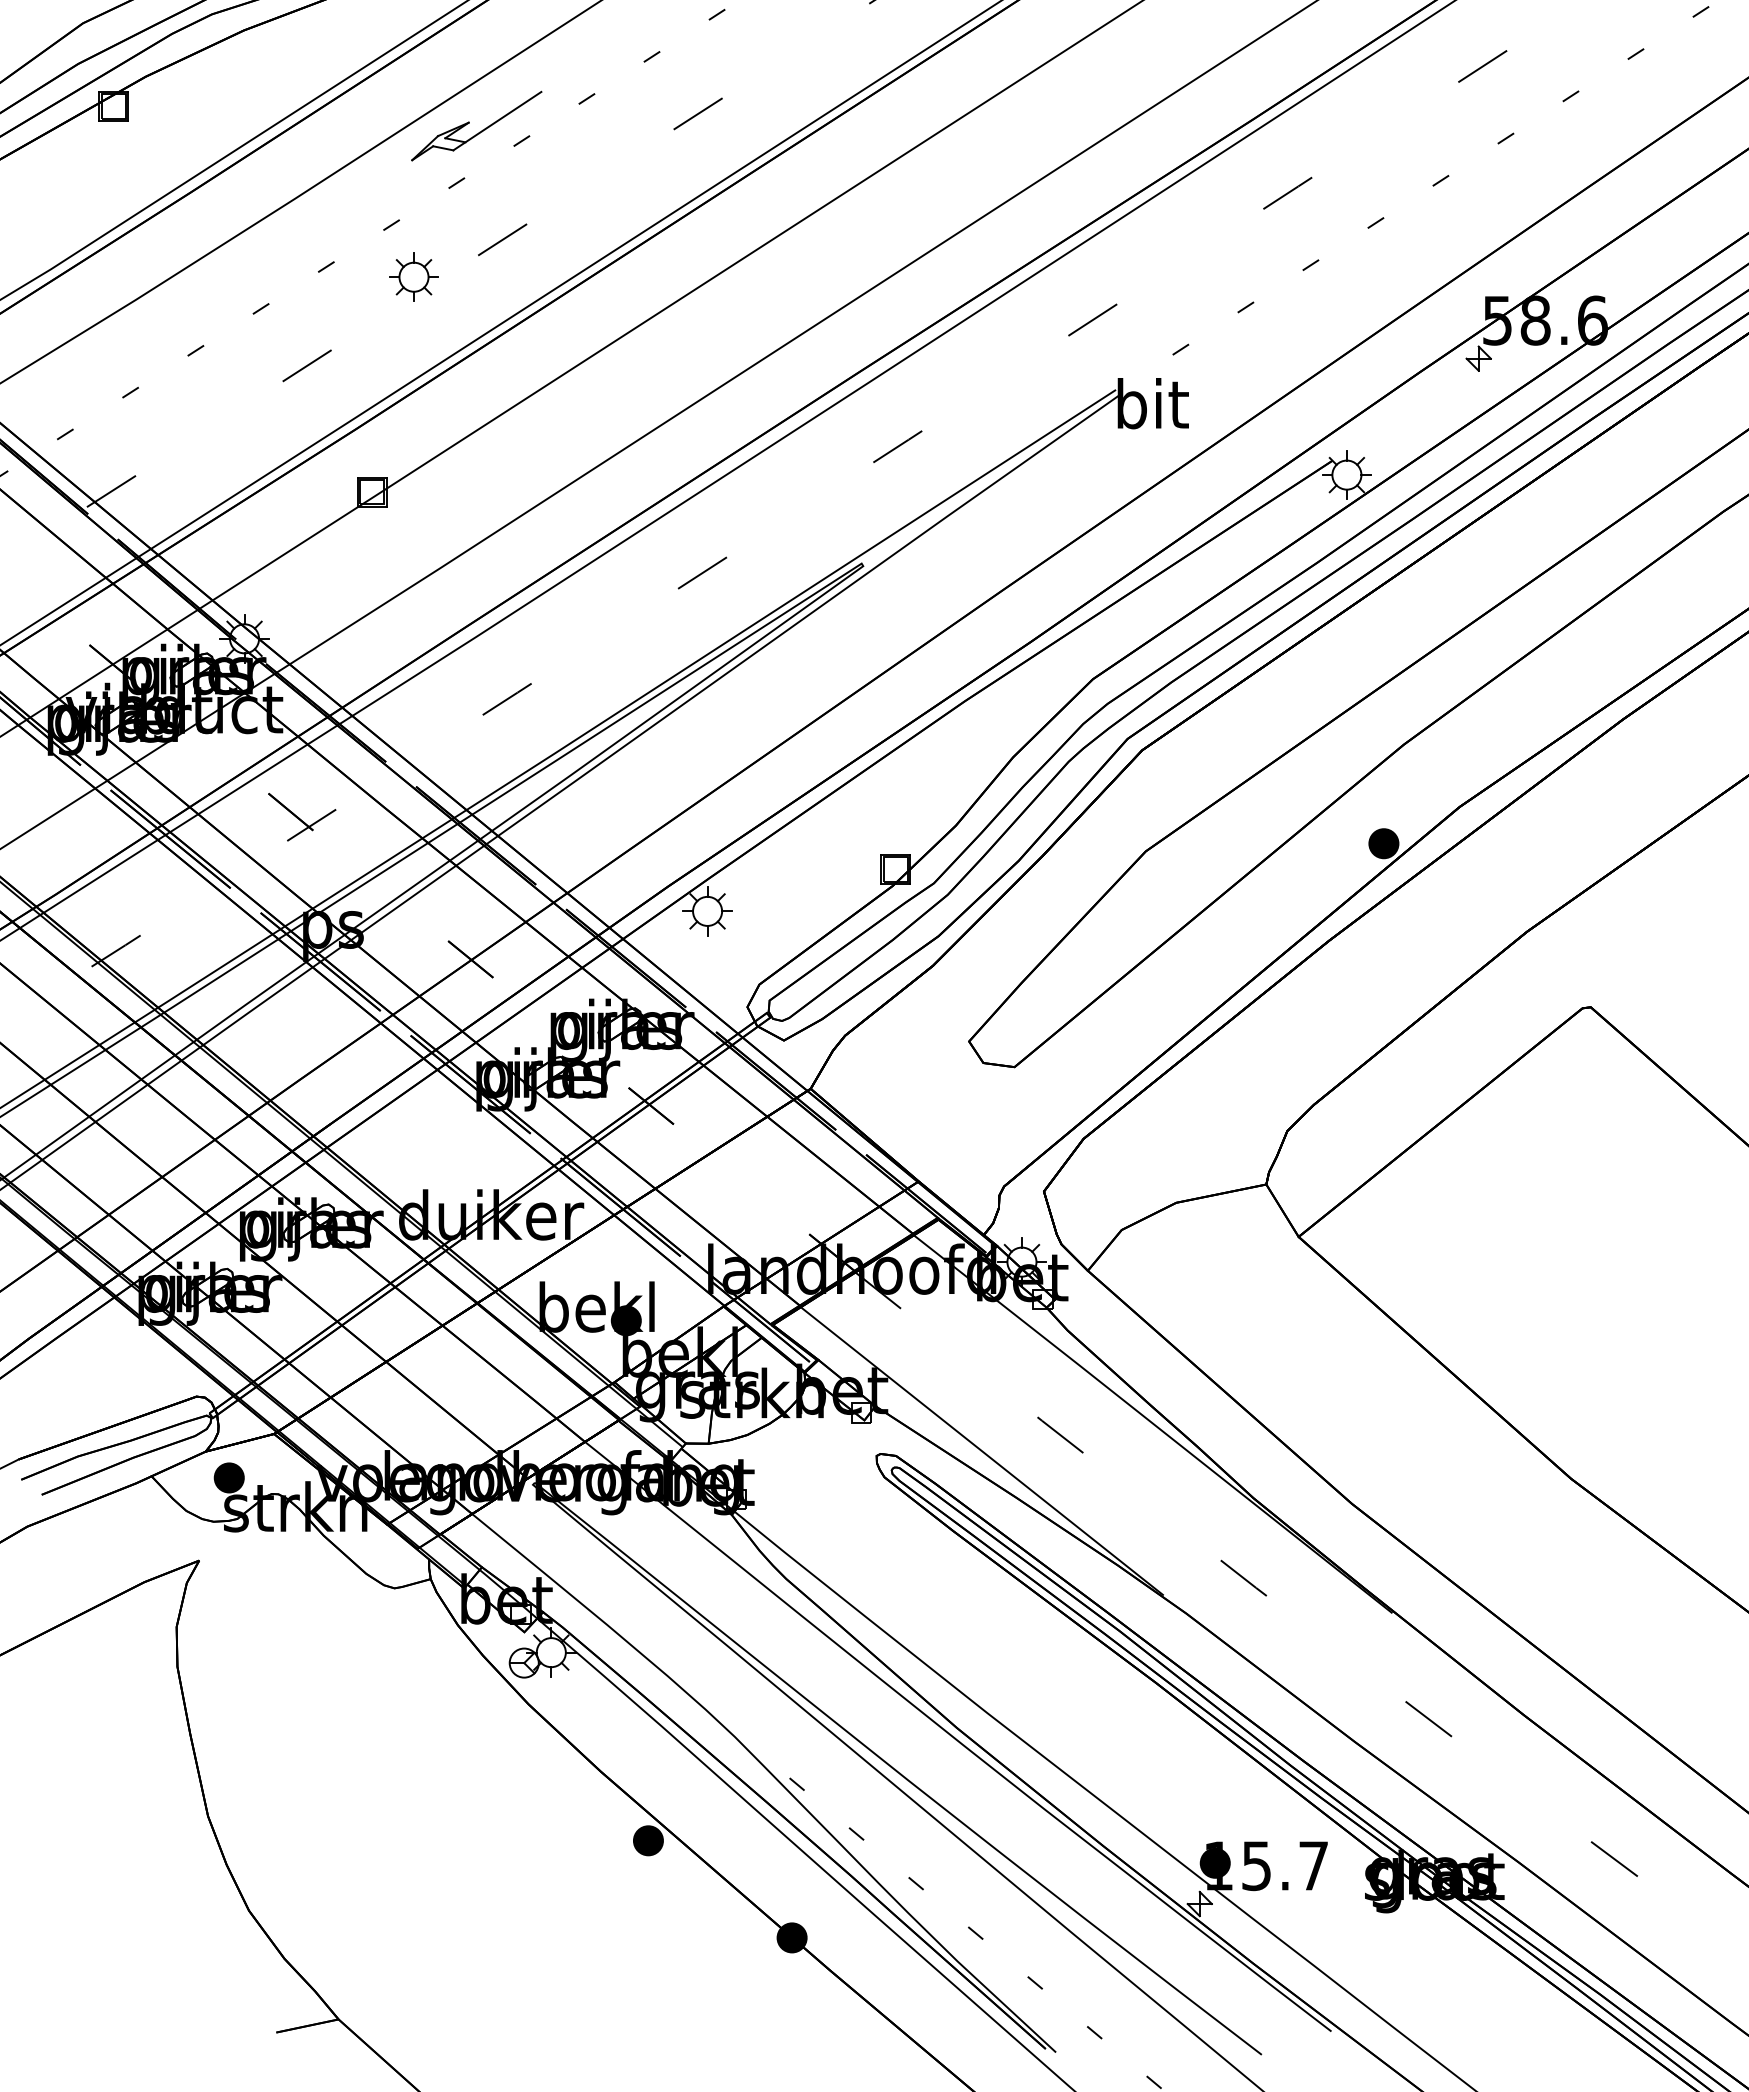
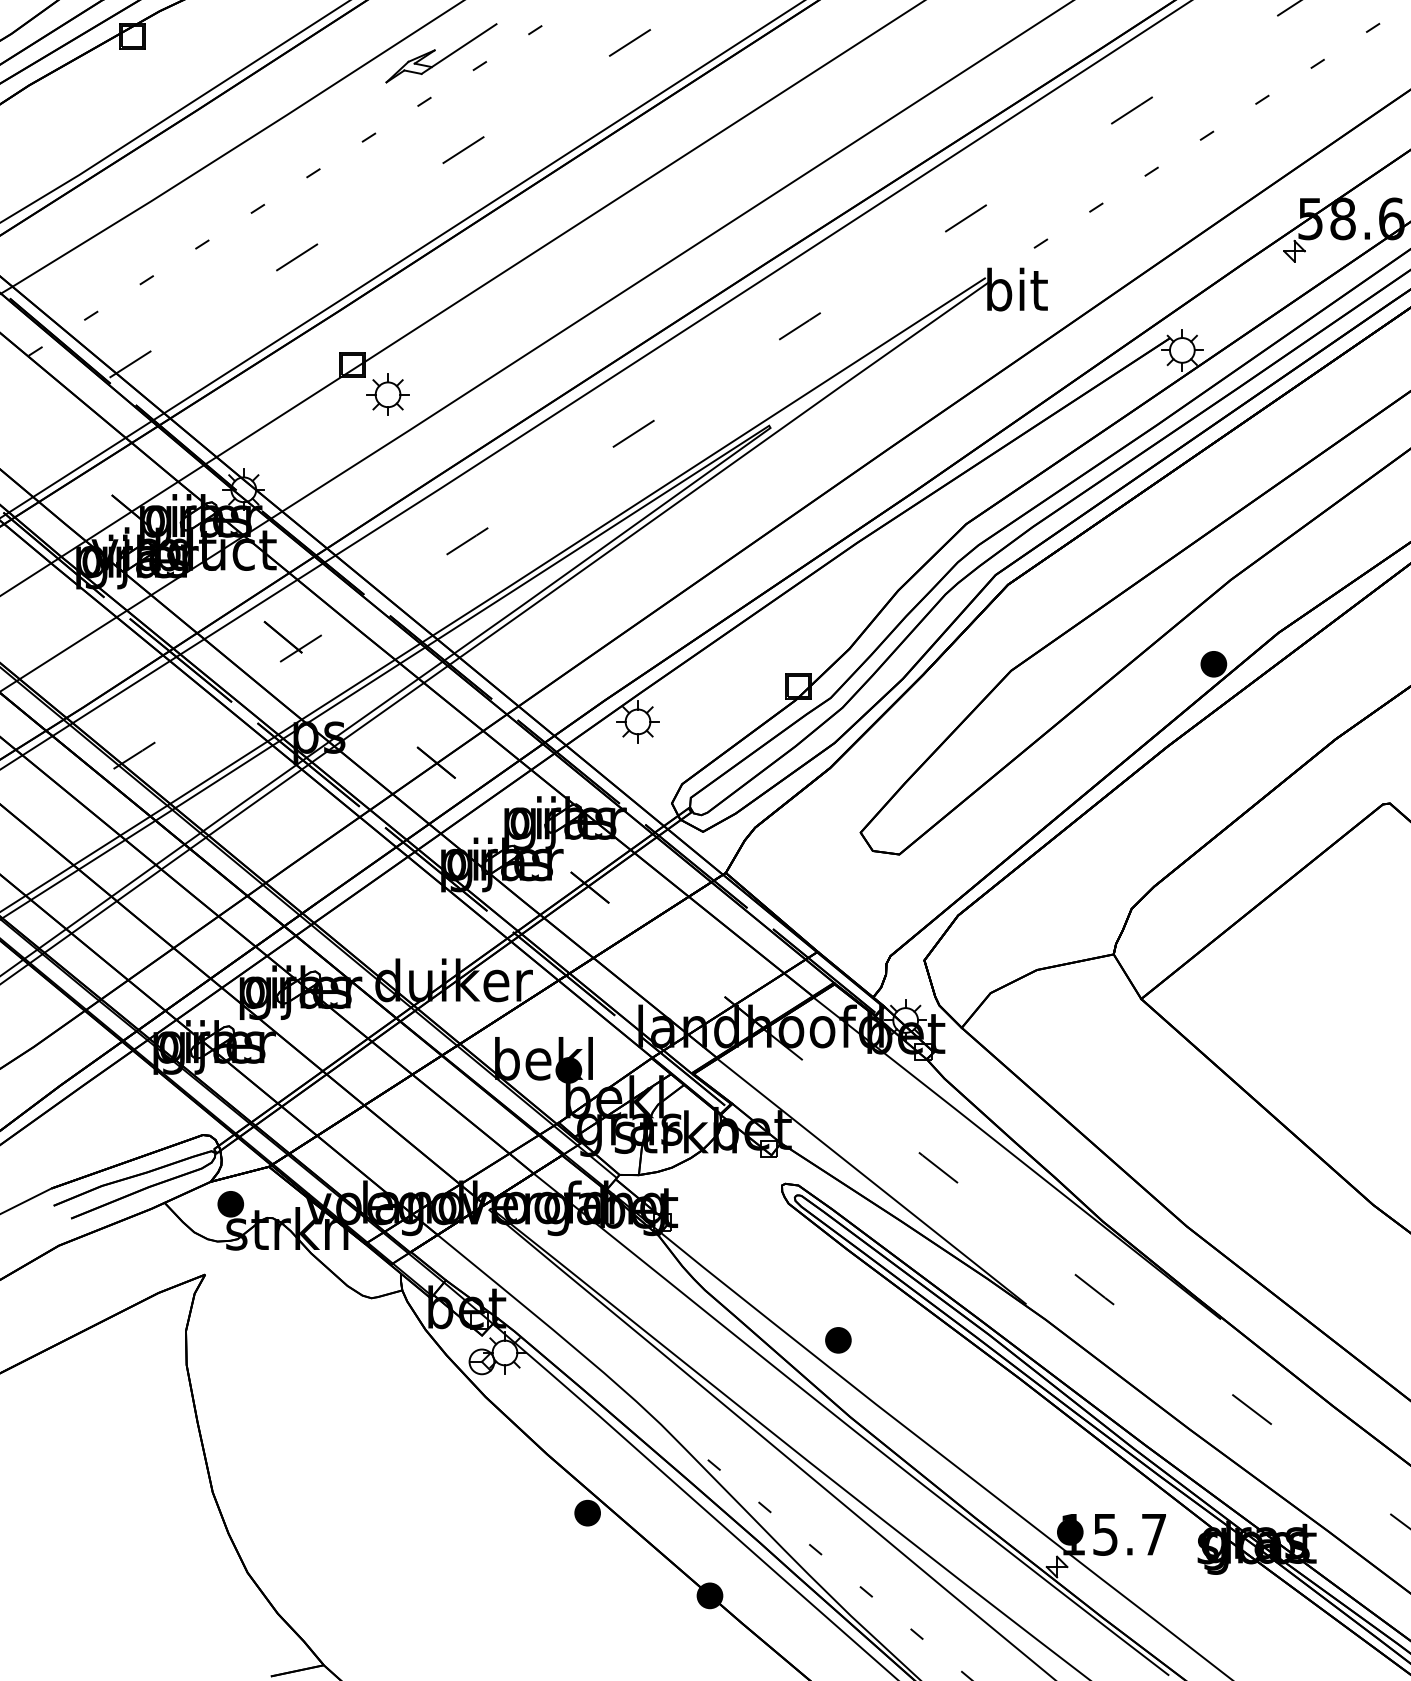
part: (413, 276) -> (387, 394), moved
part: (942, 1637) -> (838, 1340), added

